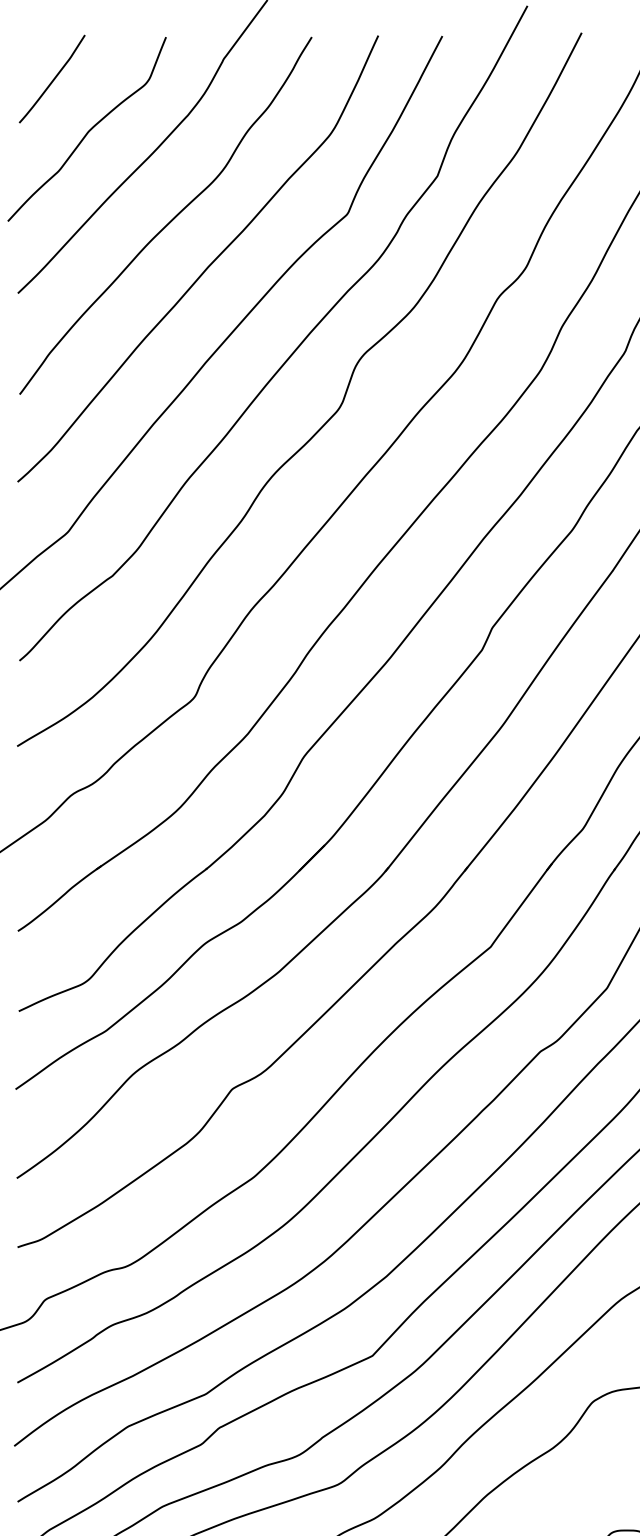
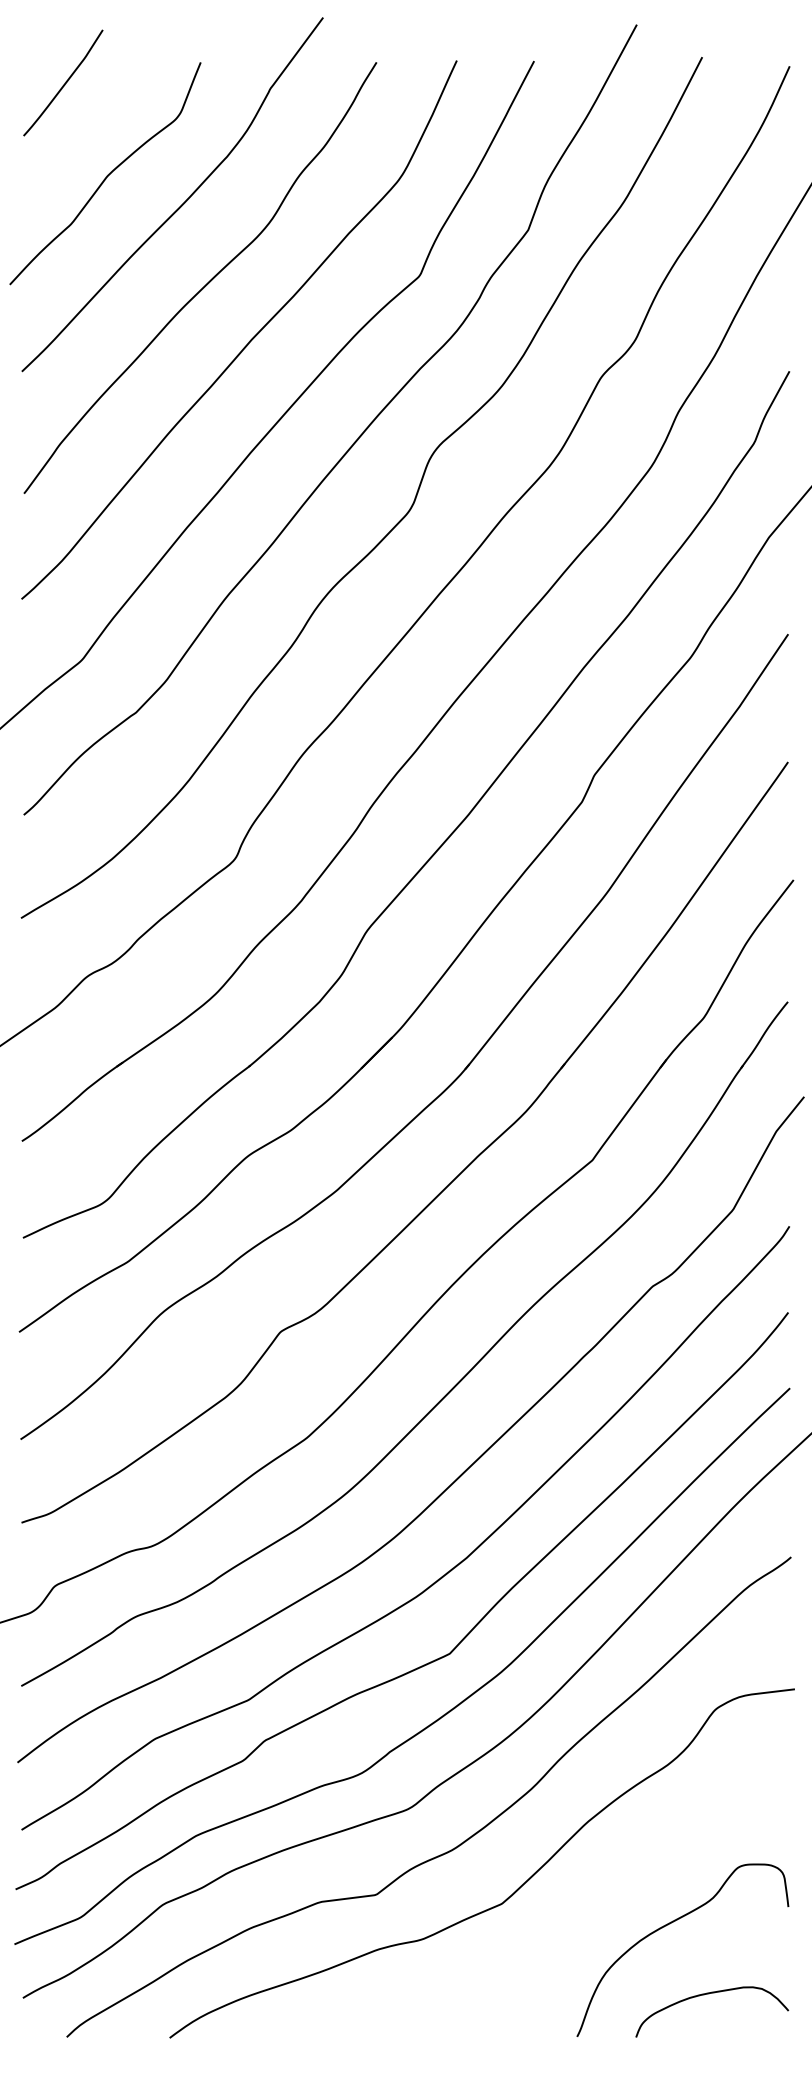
curve: (53, 79) -> (64, 83), moved

